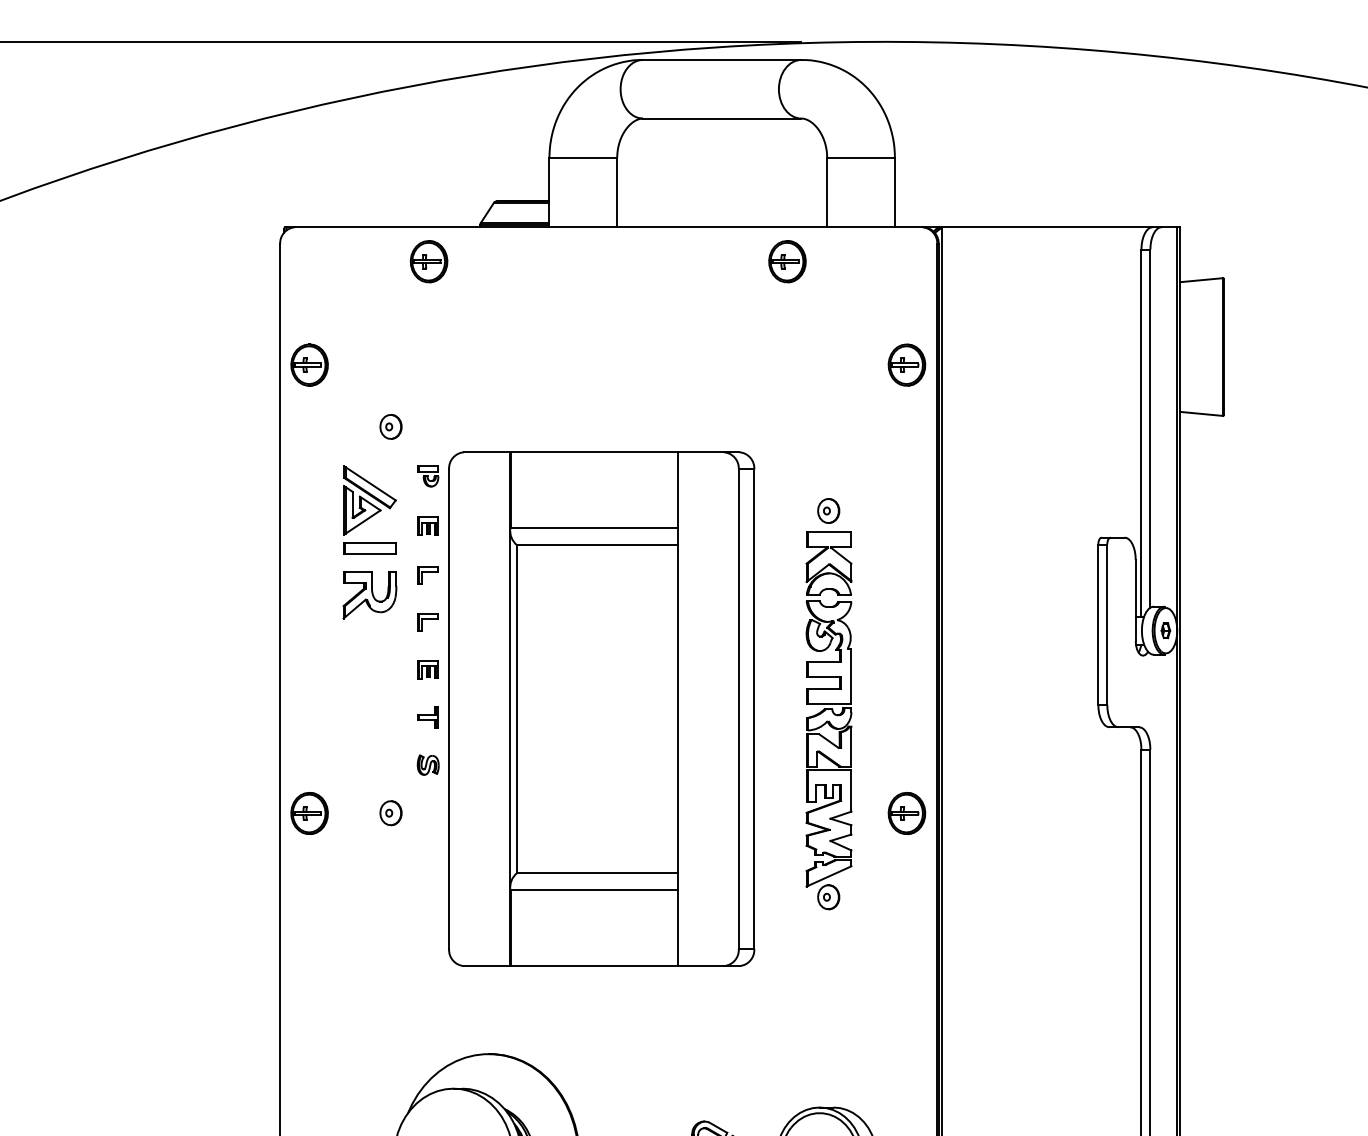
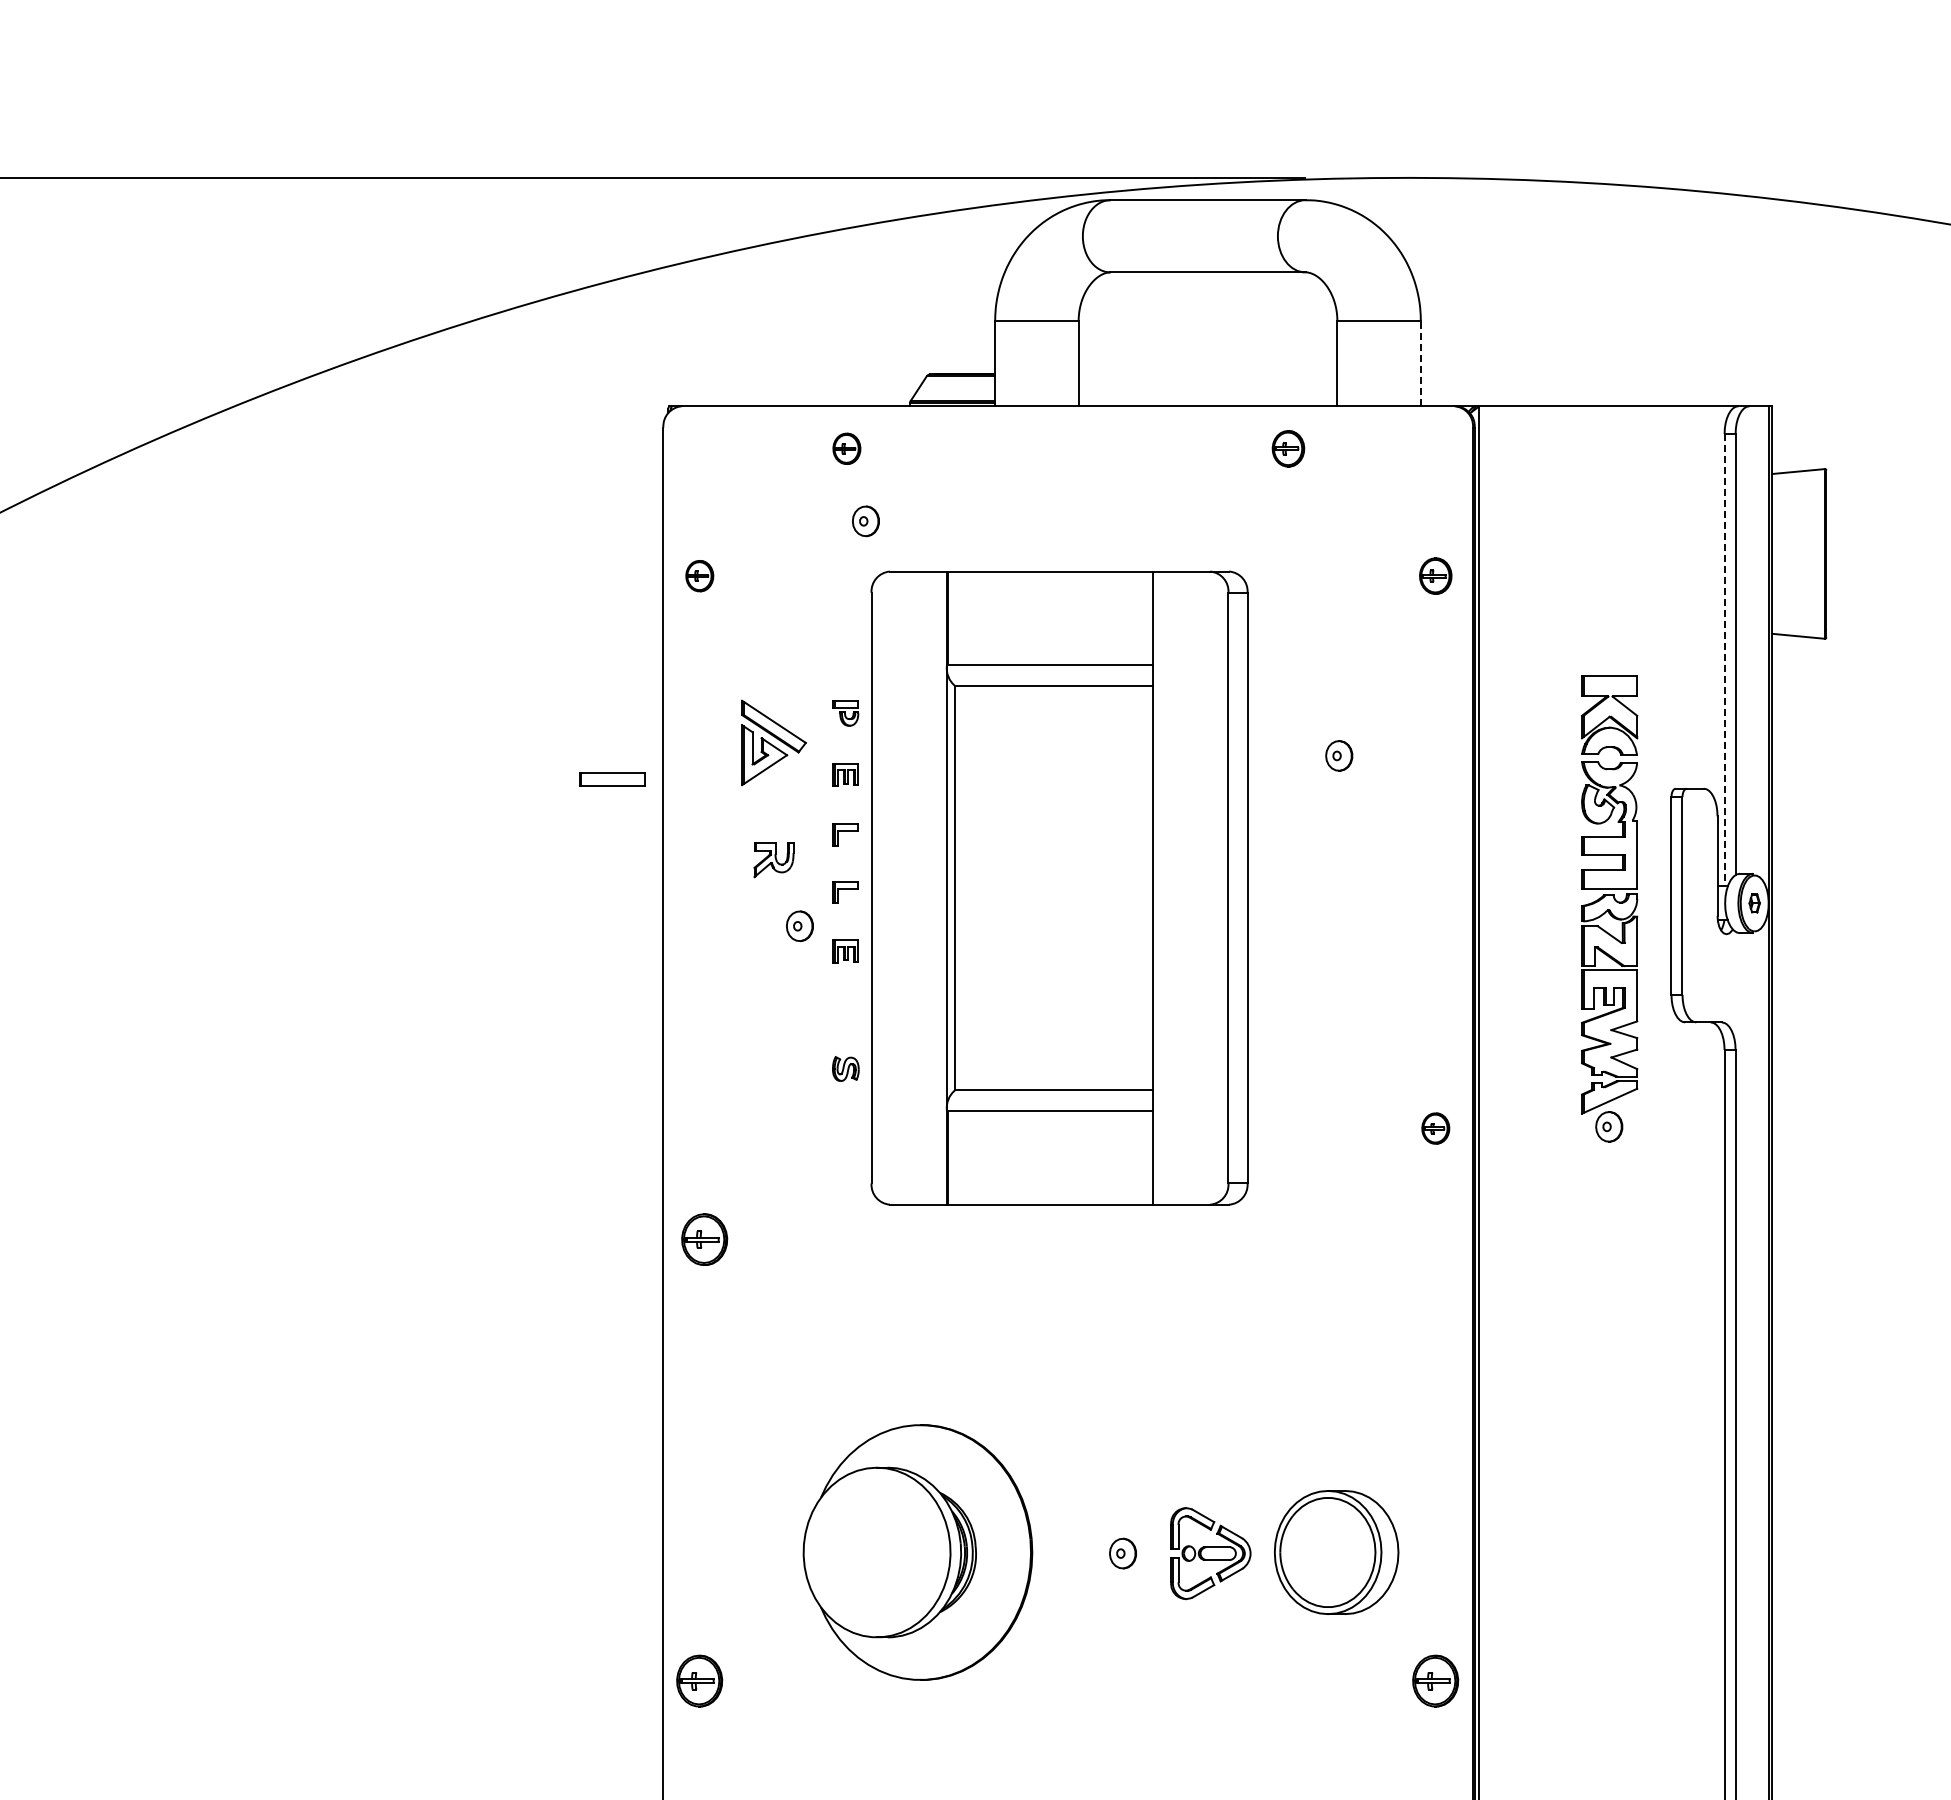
line: (894, 192) -> (1420, 363), solid -> dashed
part: (428, 261) -> (846, 448), size x0.6
part: (787, 261) -> (1288, 448), size x0.7
part: (309, 364) -> (699, 575), size x0.6
part: (906, 364) -> (1435, 575), size x0.7
part: (390, 427) -> (865, 521), moved
line: (1141, 433) -> (1724, 660), solid -> dashed
part: (370, 548) -> (612, 779), moved
part: (369, 595) -> (773, 859), size x0.6
part: (601, 708) -> (1059, 887), moved
part: (427, 717) -> (845, 1010), removed
part: (828, 720) -> (1609, 908), moved
part: (309, 813) -> (704, 1239), moved
part: (390, 813) -> (799, 926), moved
part: (906, 813) -> (1435, 1128), size x0.6

